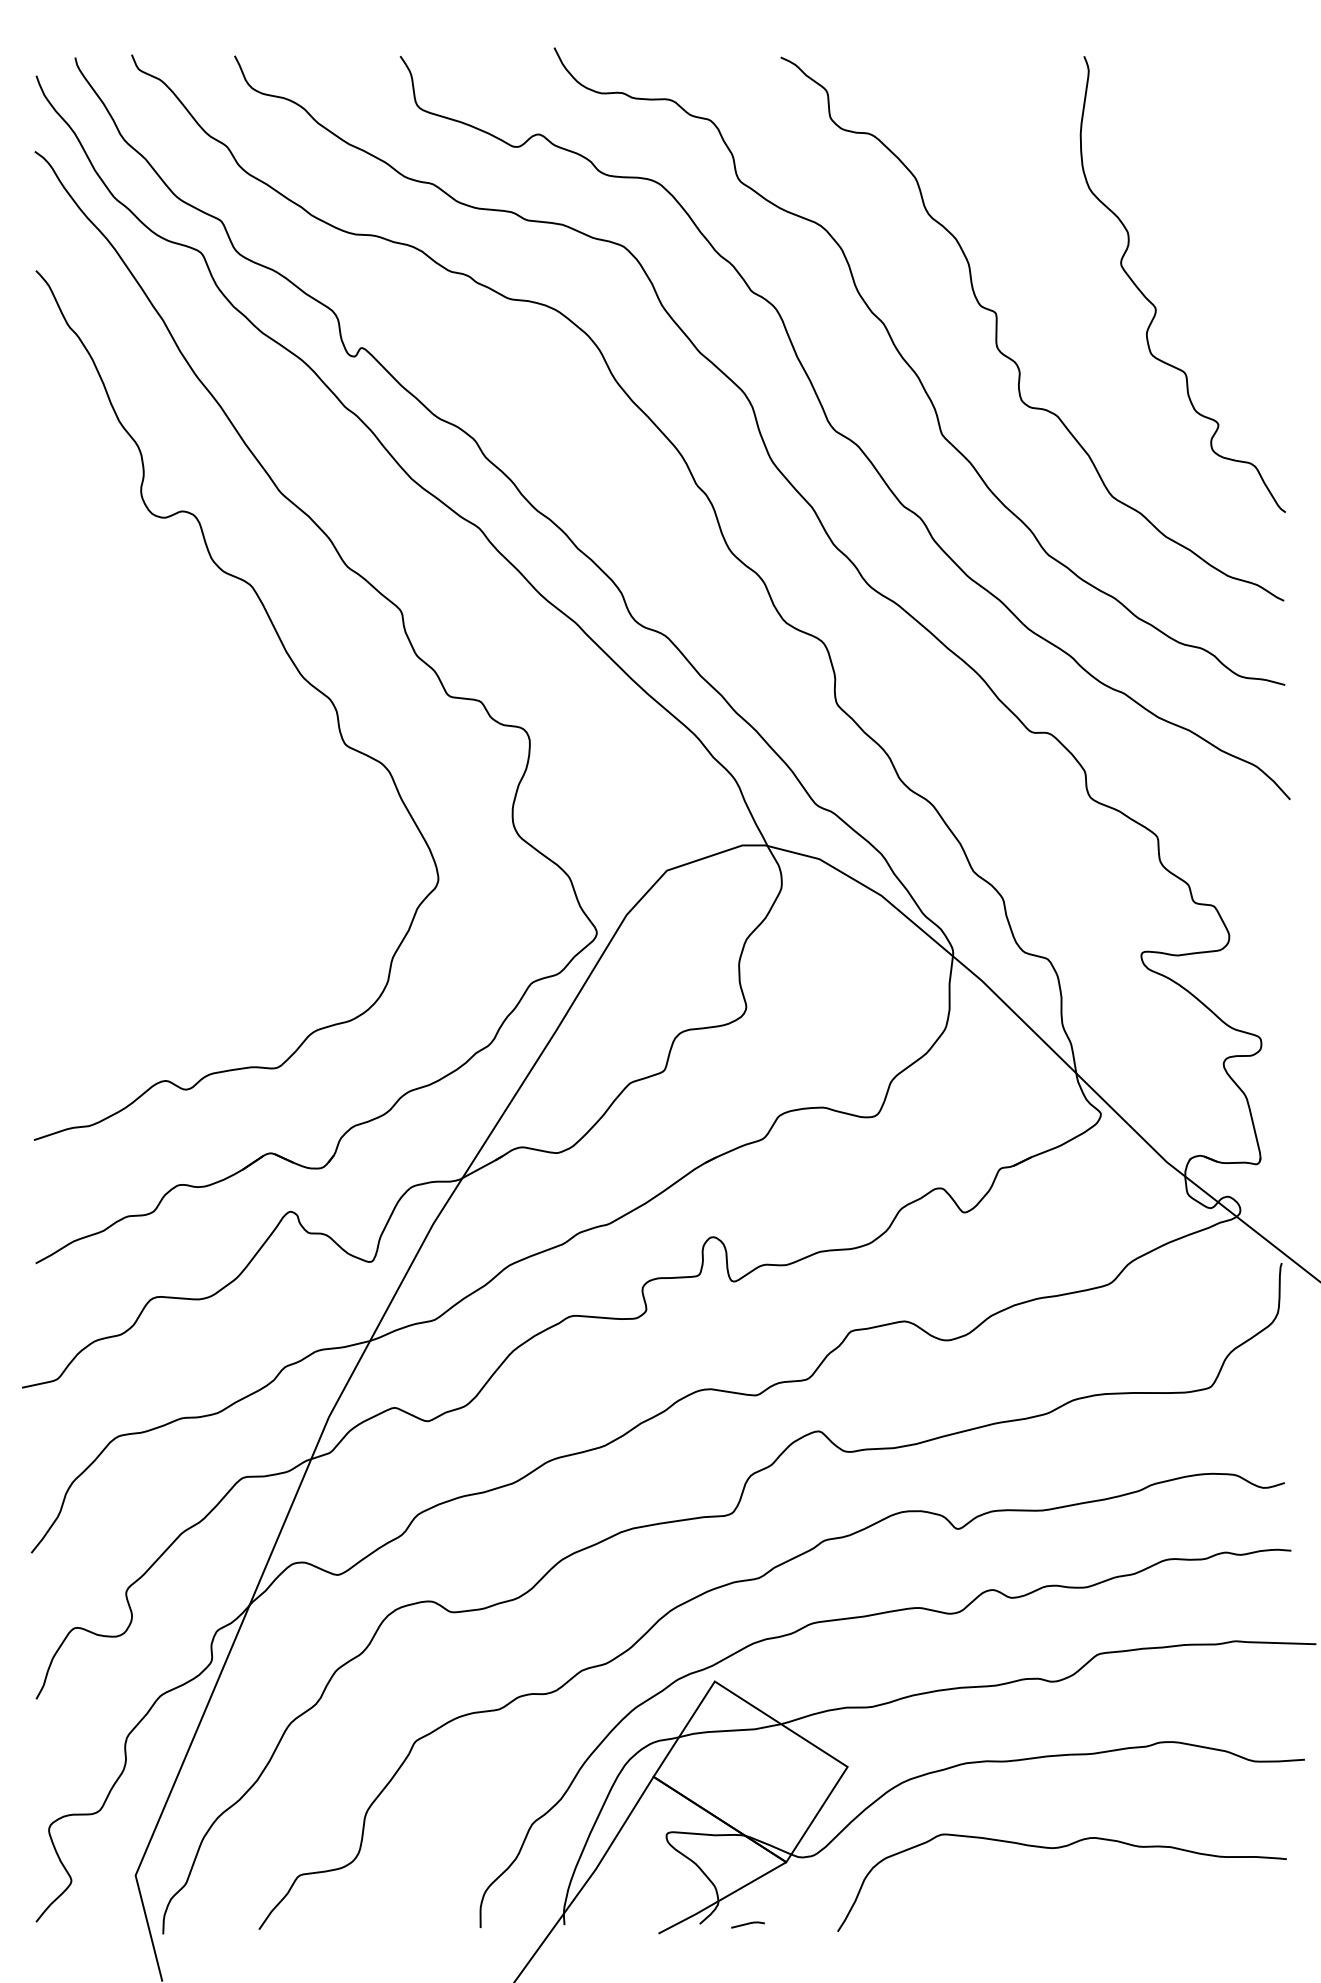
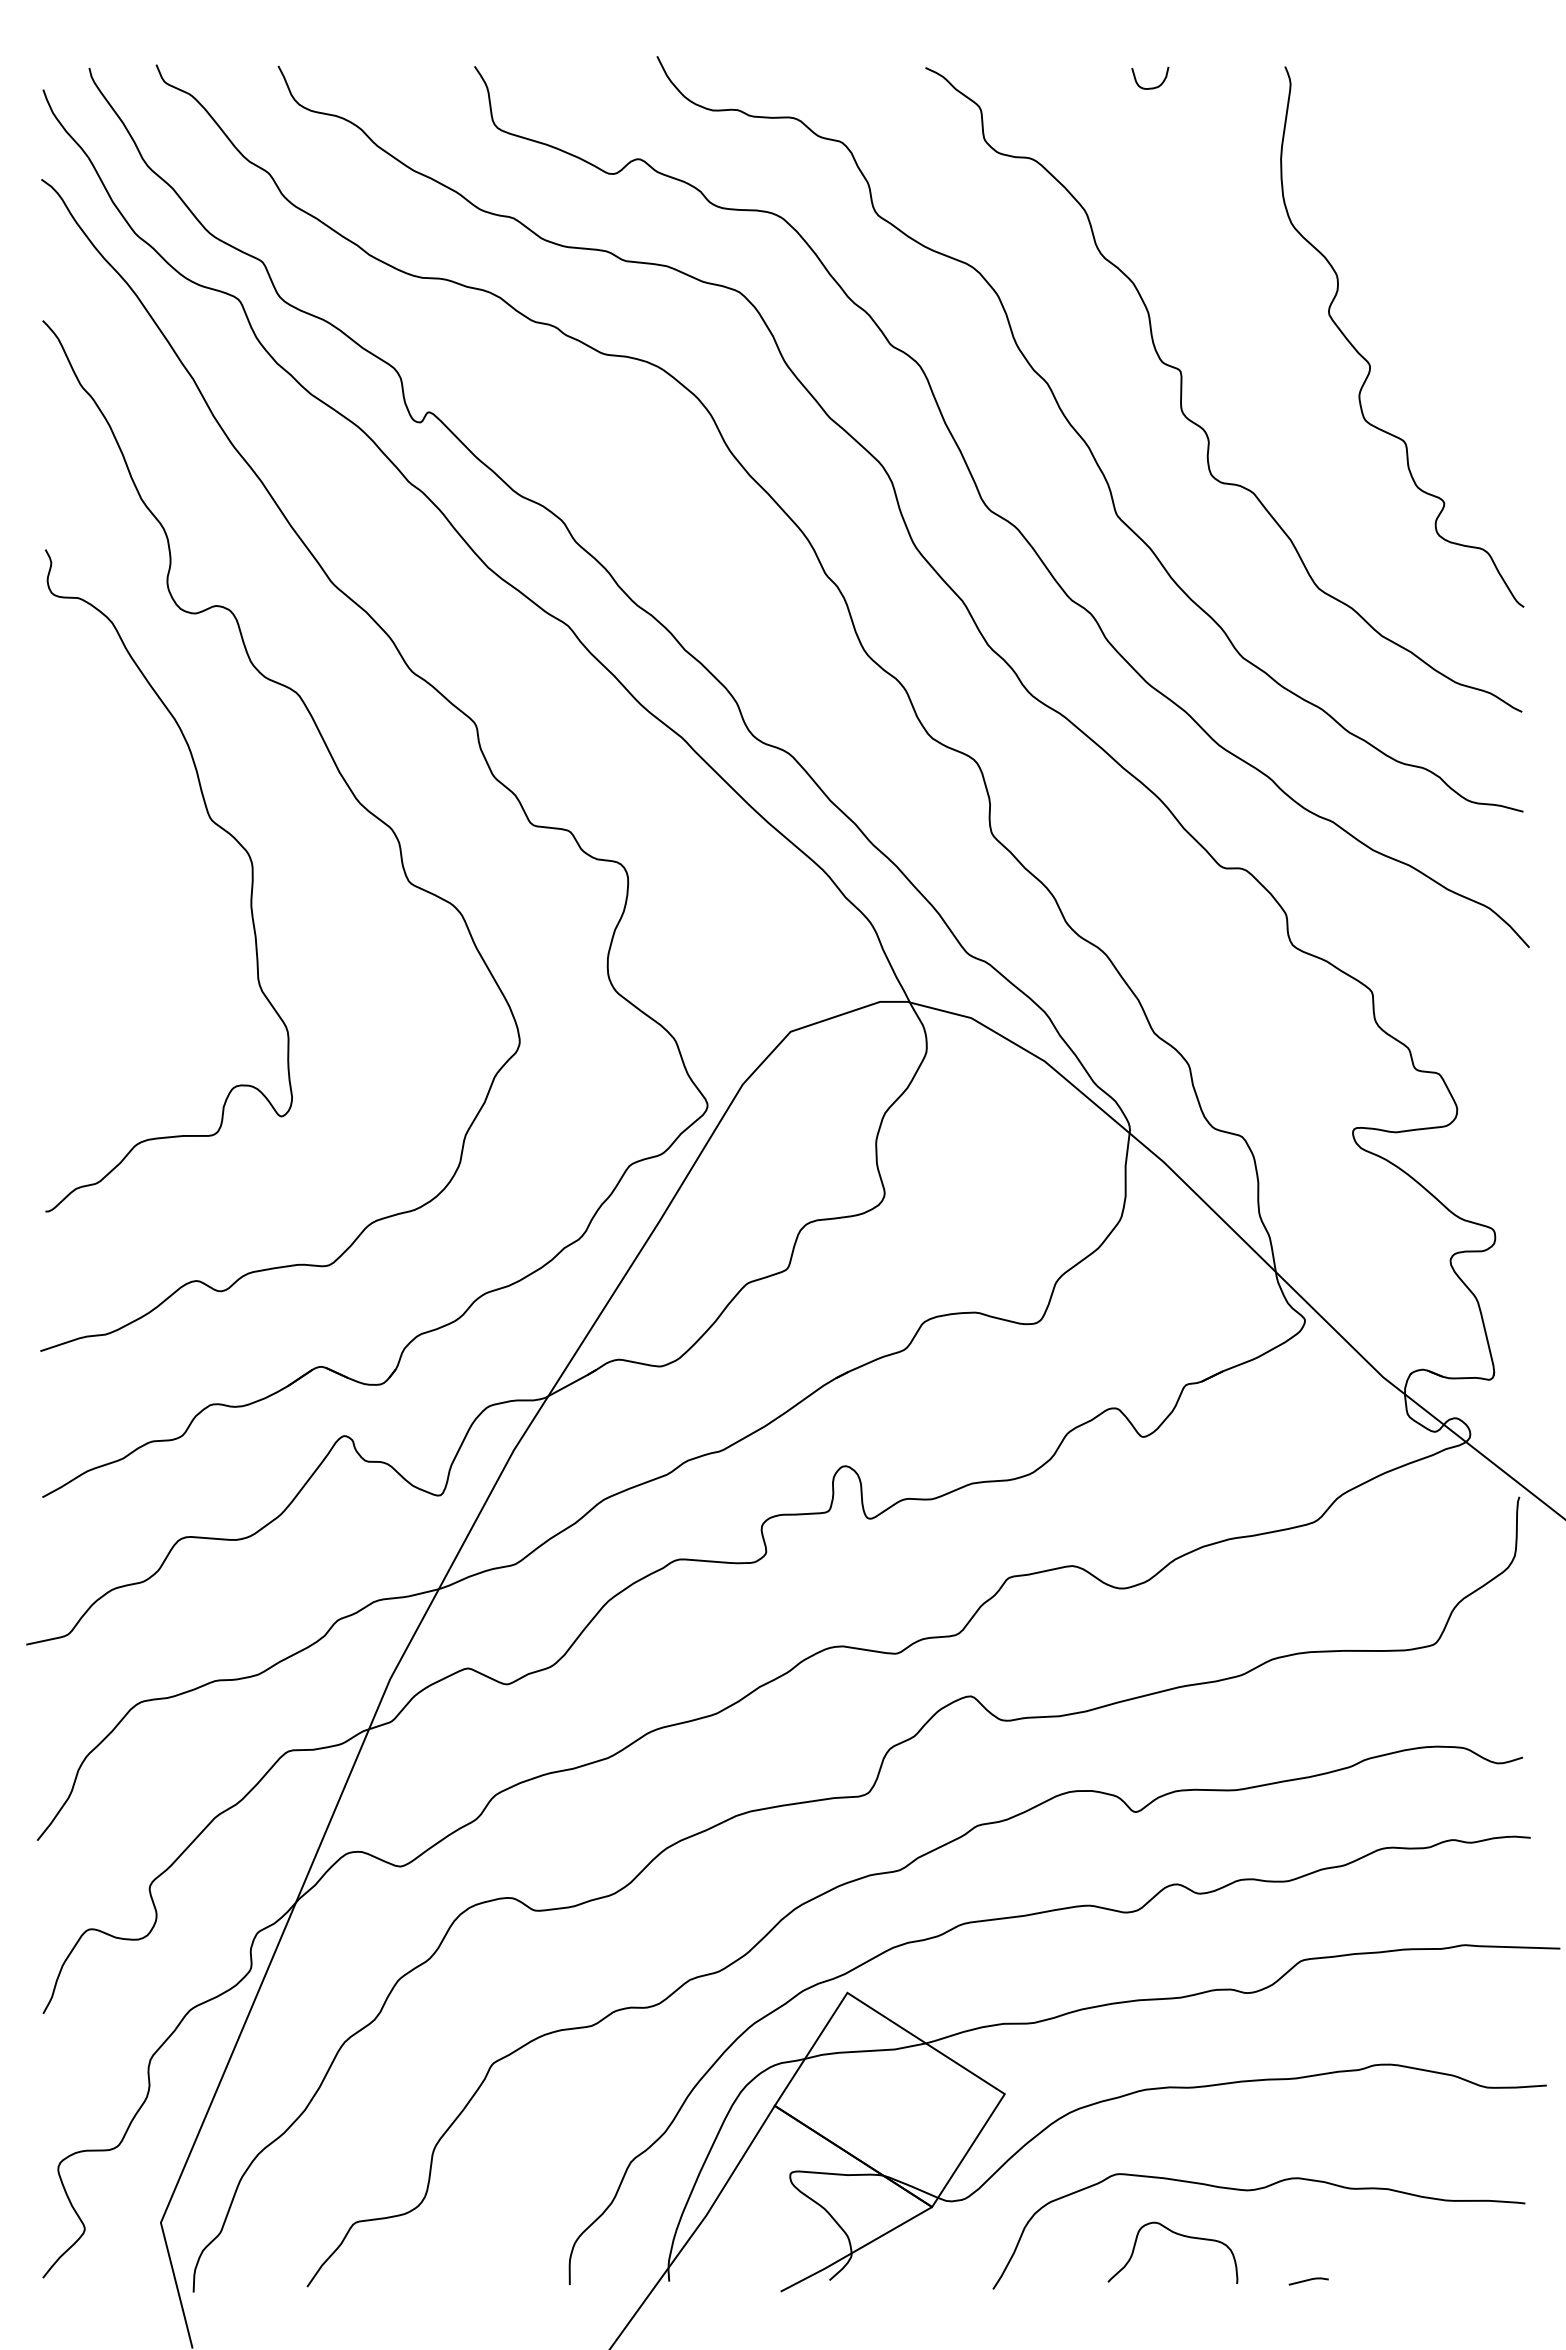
curve: (970, 73) -> (1150, 87), added
curve: (180, 694) -> (213, 823), added
curve: (994, 1886) -> (1178, 2235), added
line: (747, 1924) -> (1308, 2280), moved

